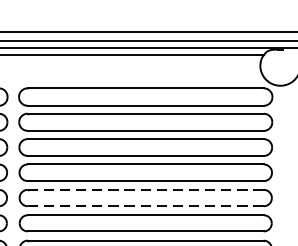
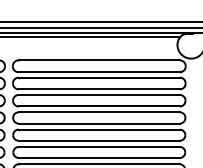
line: (144, 189) -> (98, 129), dashed -> solid
line: (144, 205) -> (98, 140), dashed -> solid

